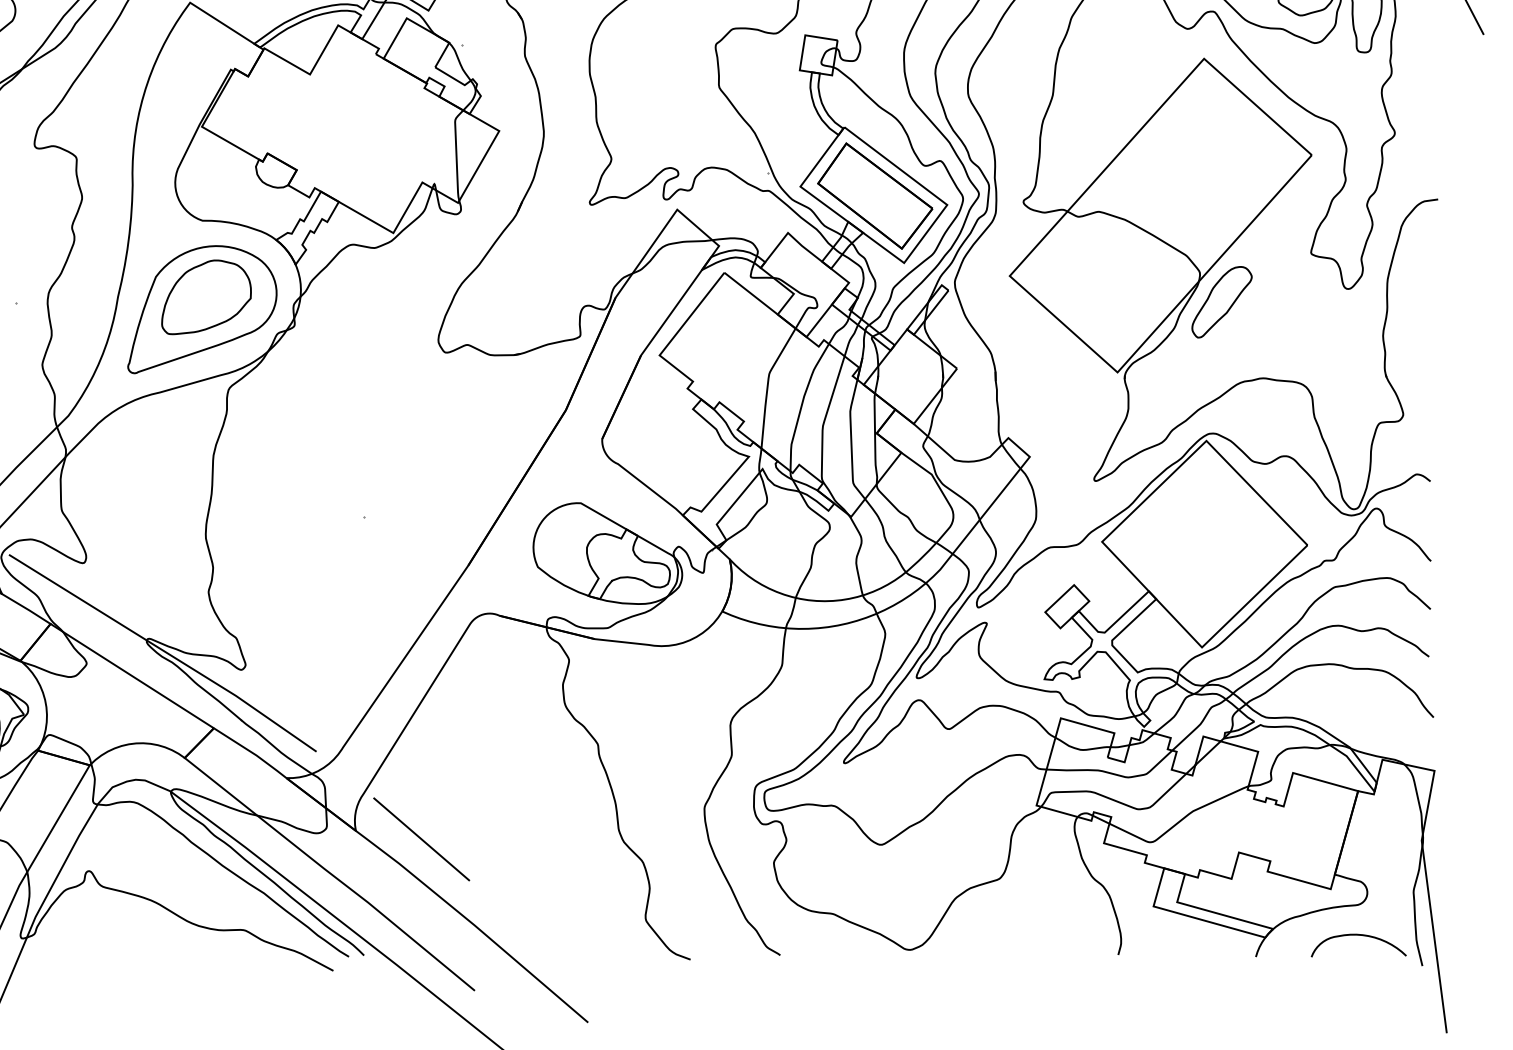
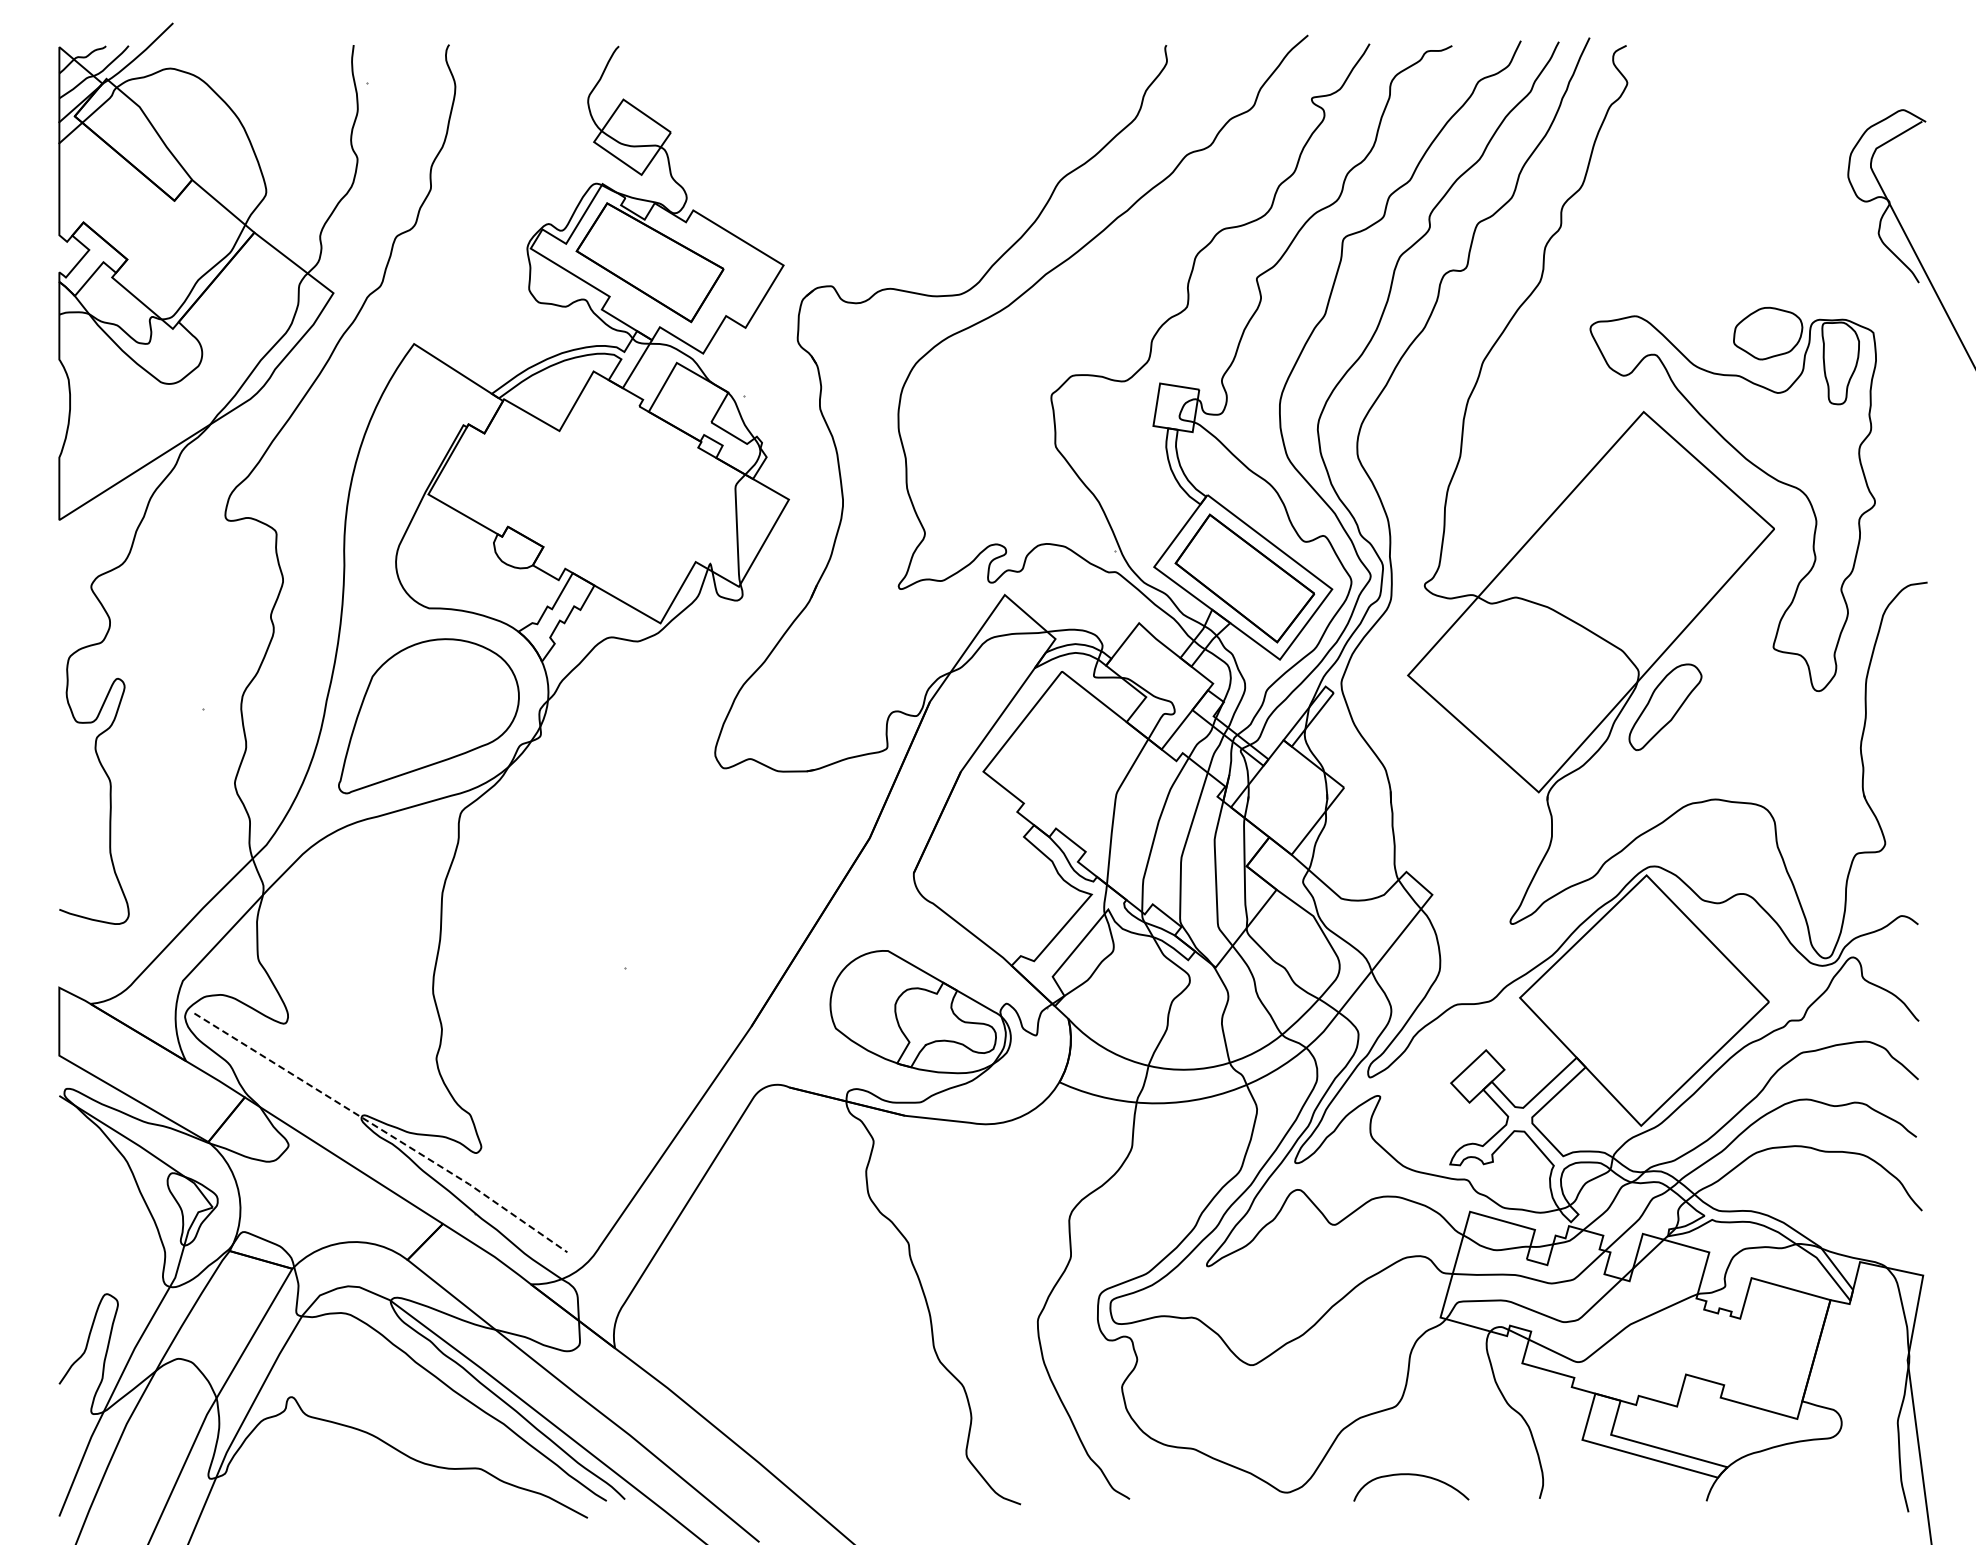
part: (206, 296) -> (433, 700), removed
line: (164, 652) -> (383, 1131), solid -> dashed
line: (421, 839) -> (694, 1358), removed
curve: (1358, 935) -> (1411, 1475), moved

